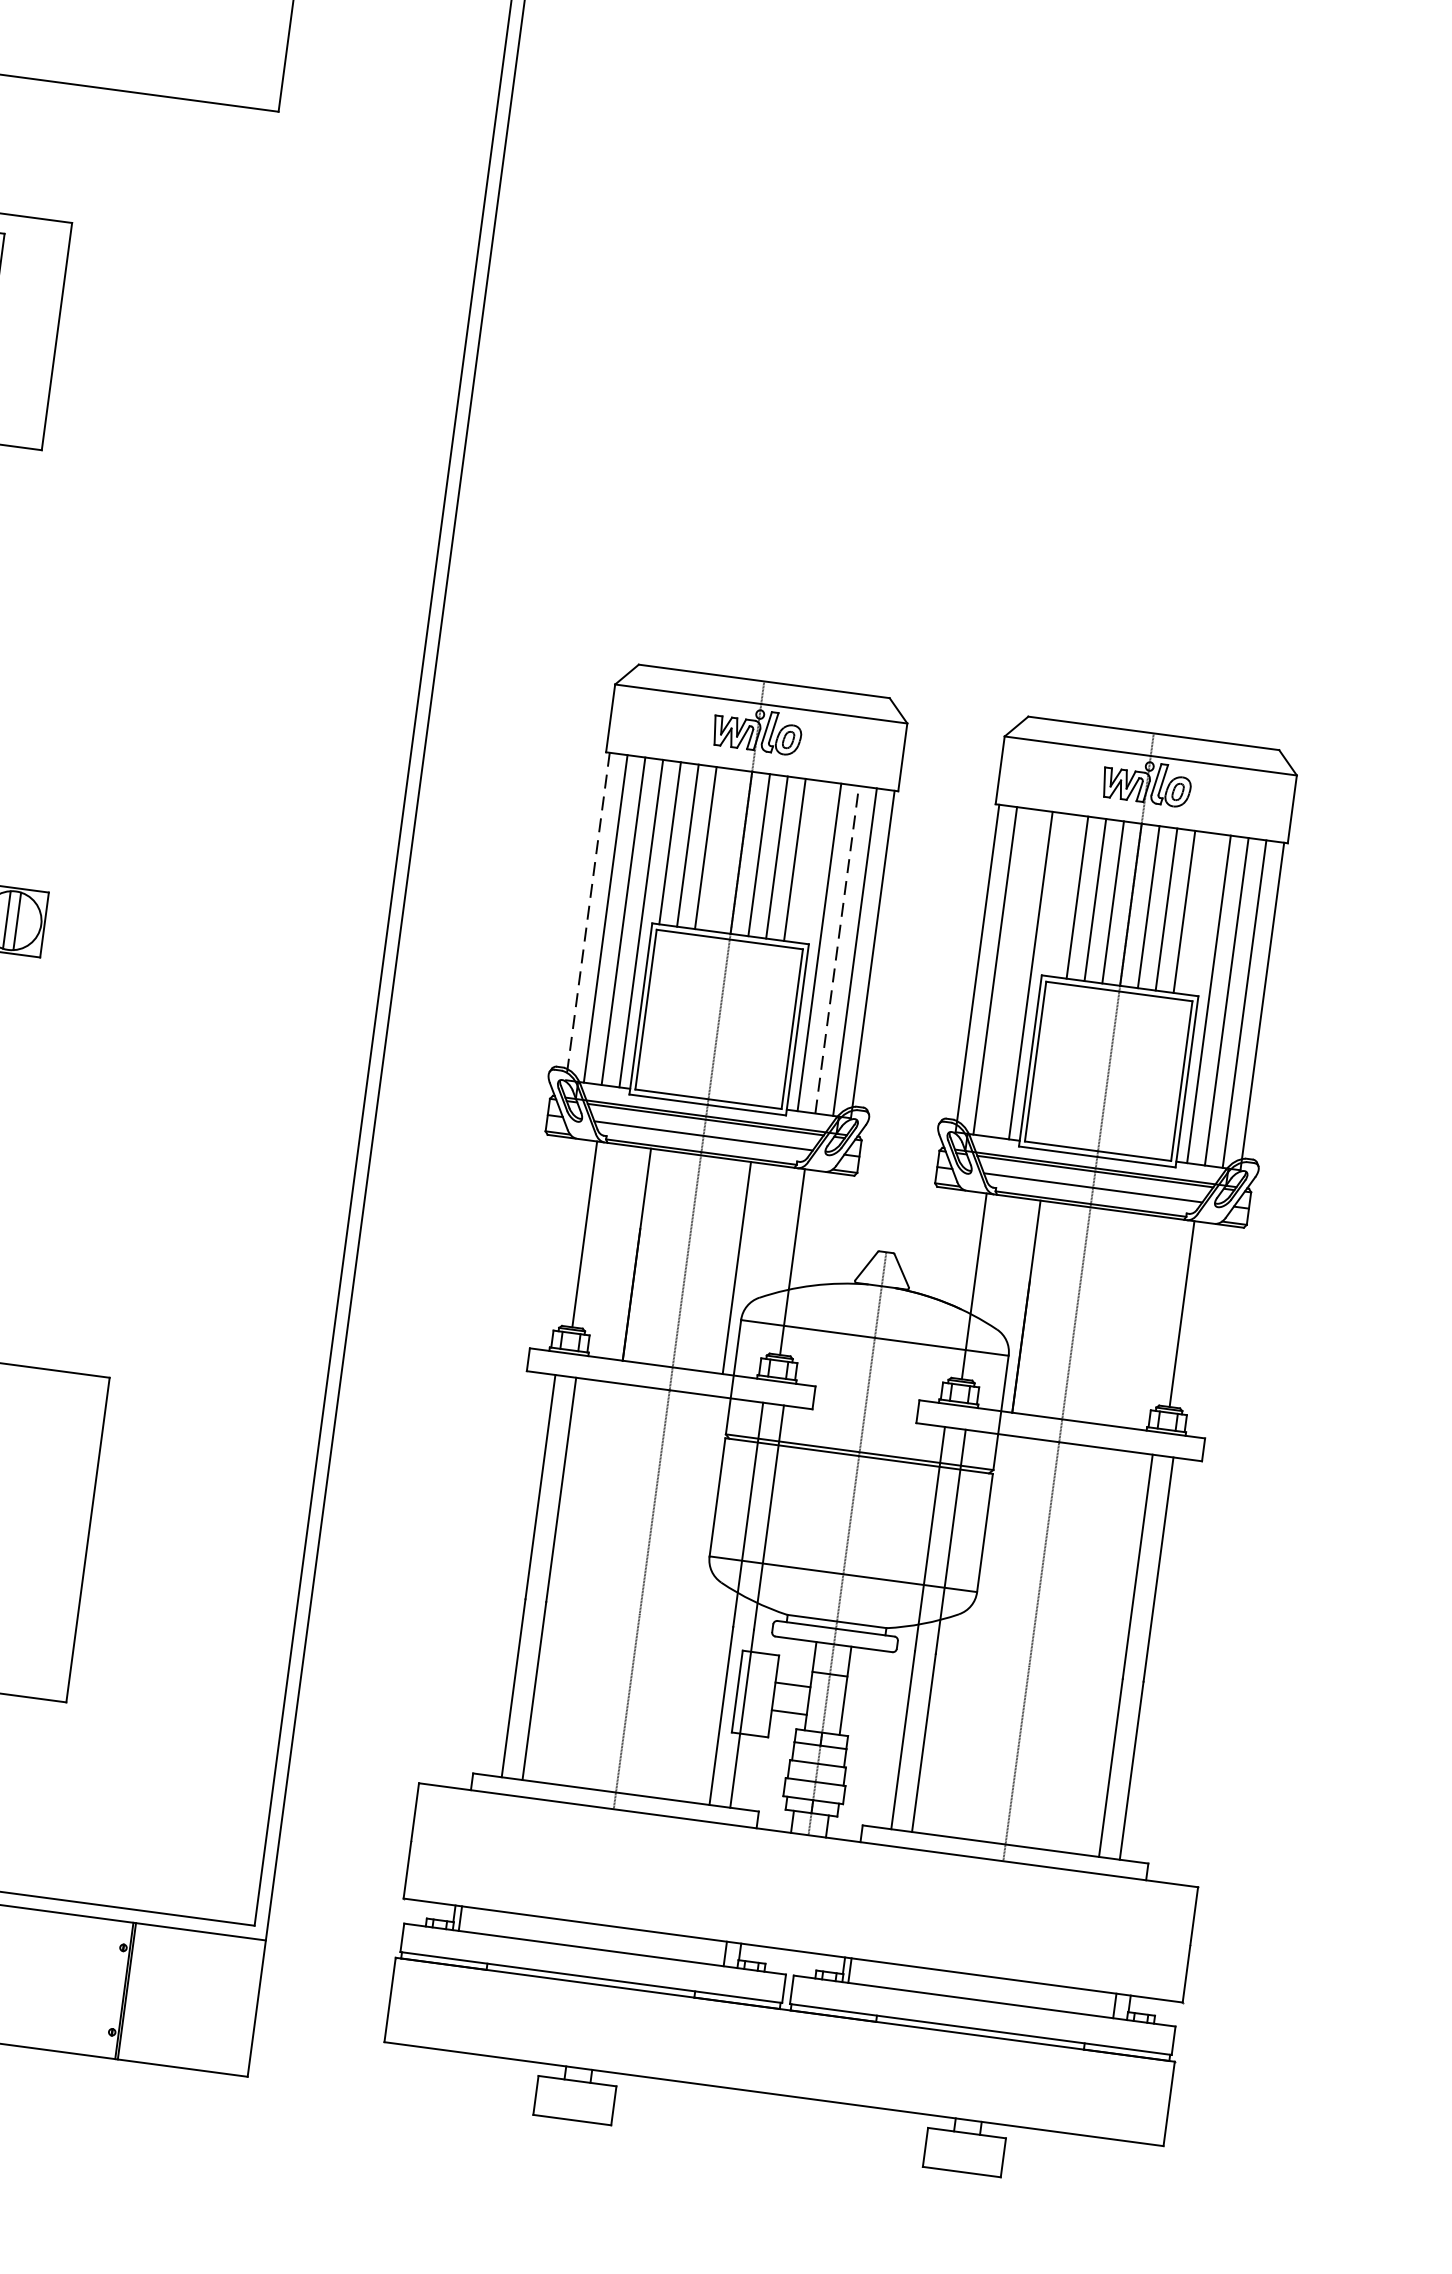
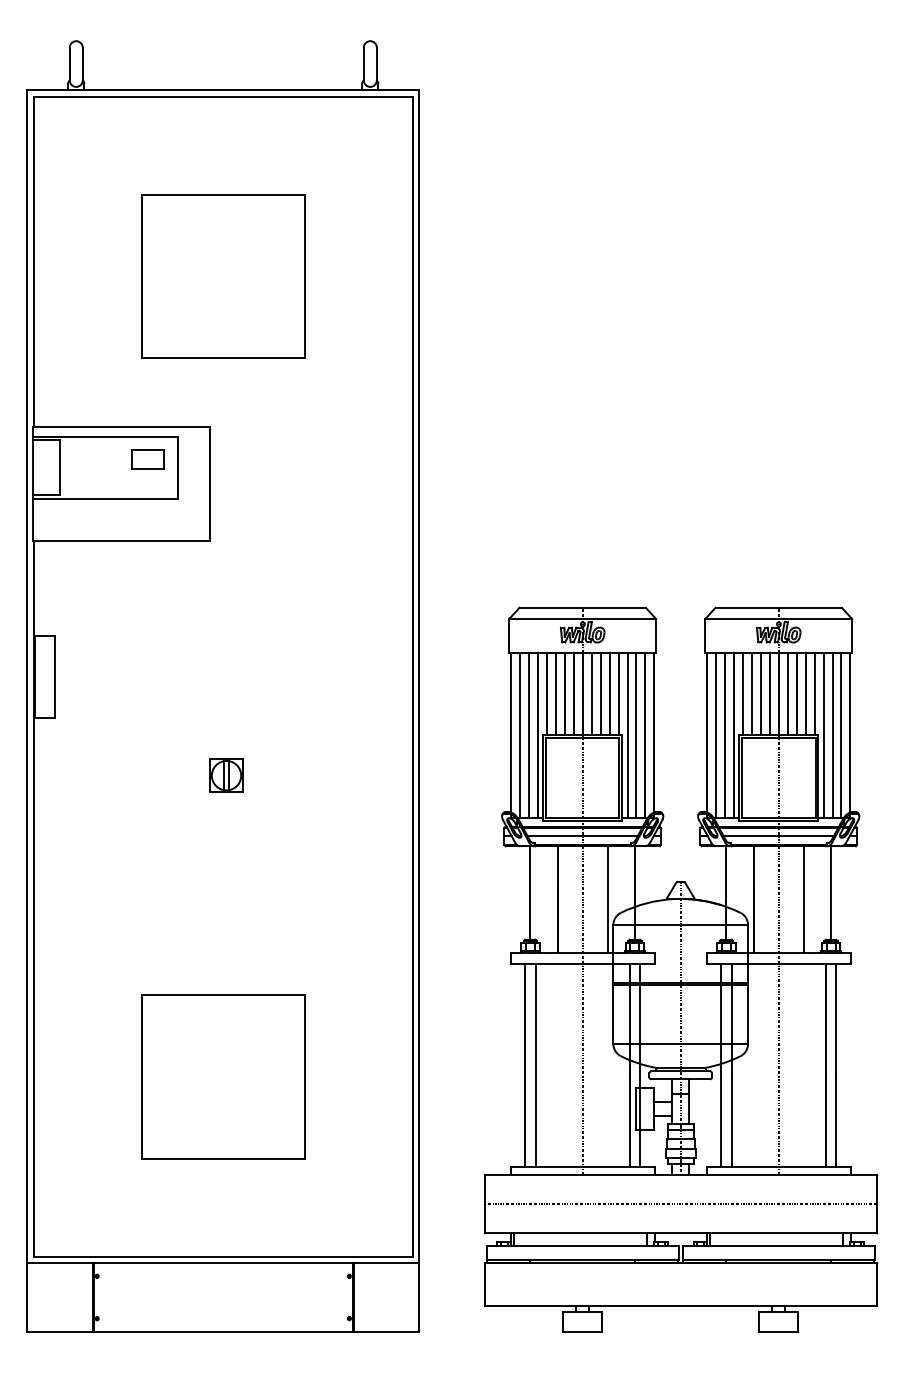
line: (723, 849) -> (573, 693), added
line: (812, 861) -> (618, 693), added
line: (1059, 894) -> (742, 693), added
line: (1202, 913) -> (814, 693), added
line: (588, 918) -> (511, 736), dashed -> solid
line: (837, 949) -> (636, 735), dashed -> solid
line: (1012, 972) -> (724, 735), added
line: (1125, 1319) -> (803, 899), added
line: (800, 1893) -> (680, 1204), added

